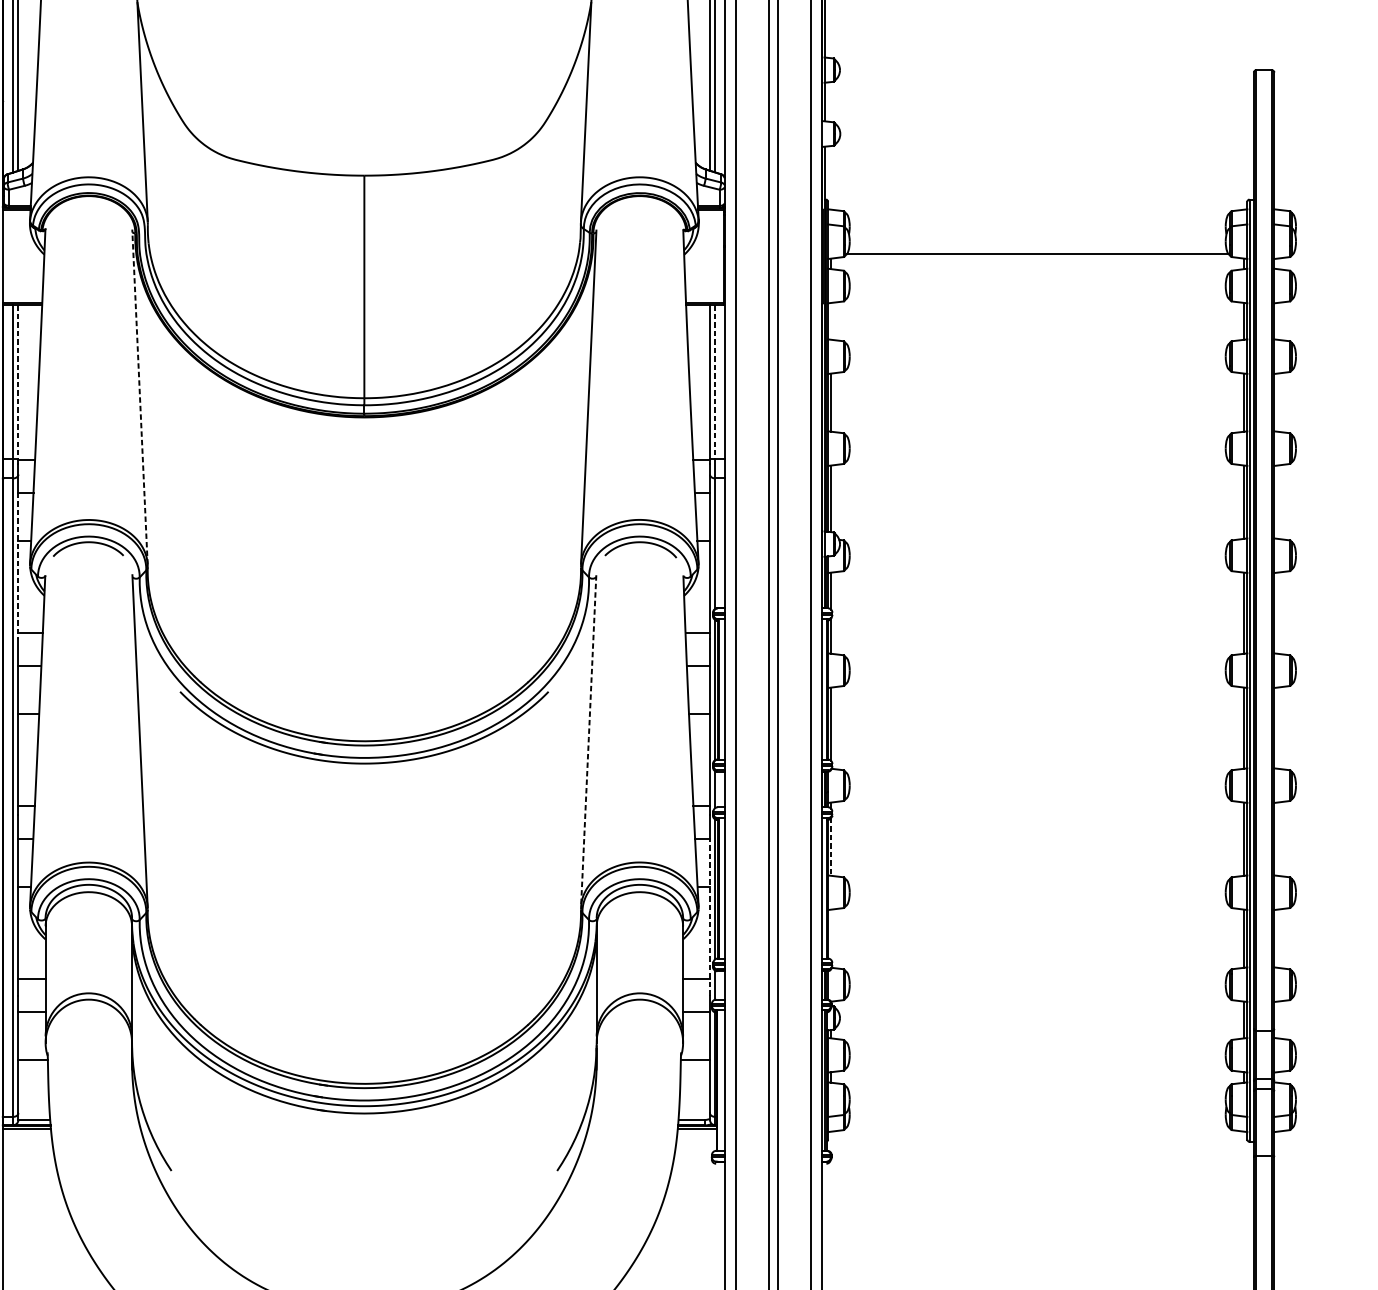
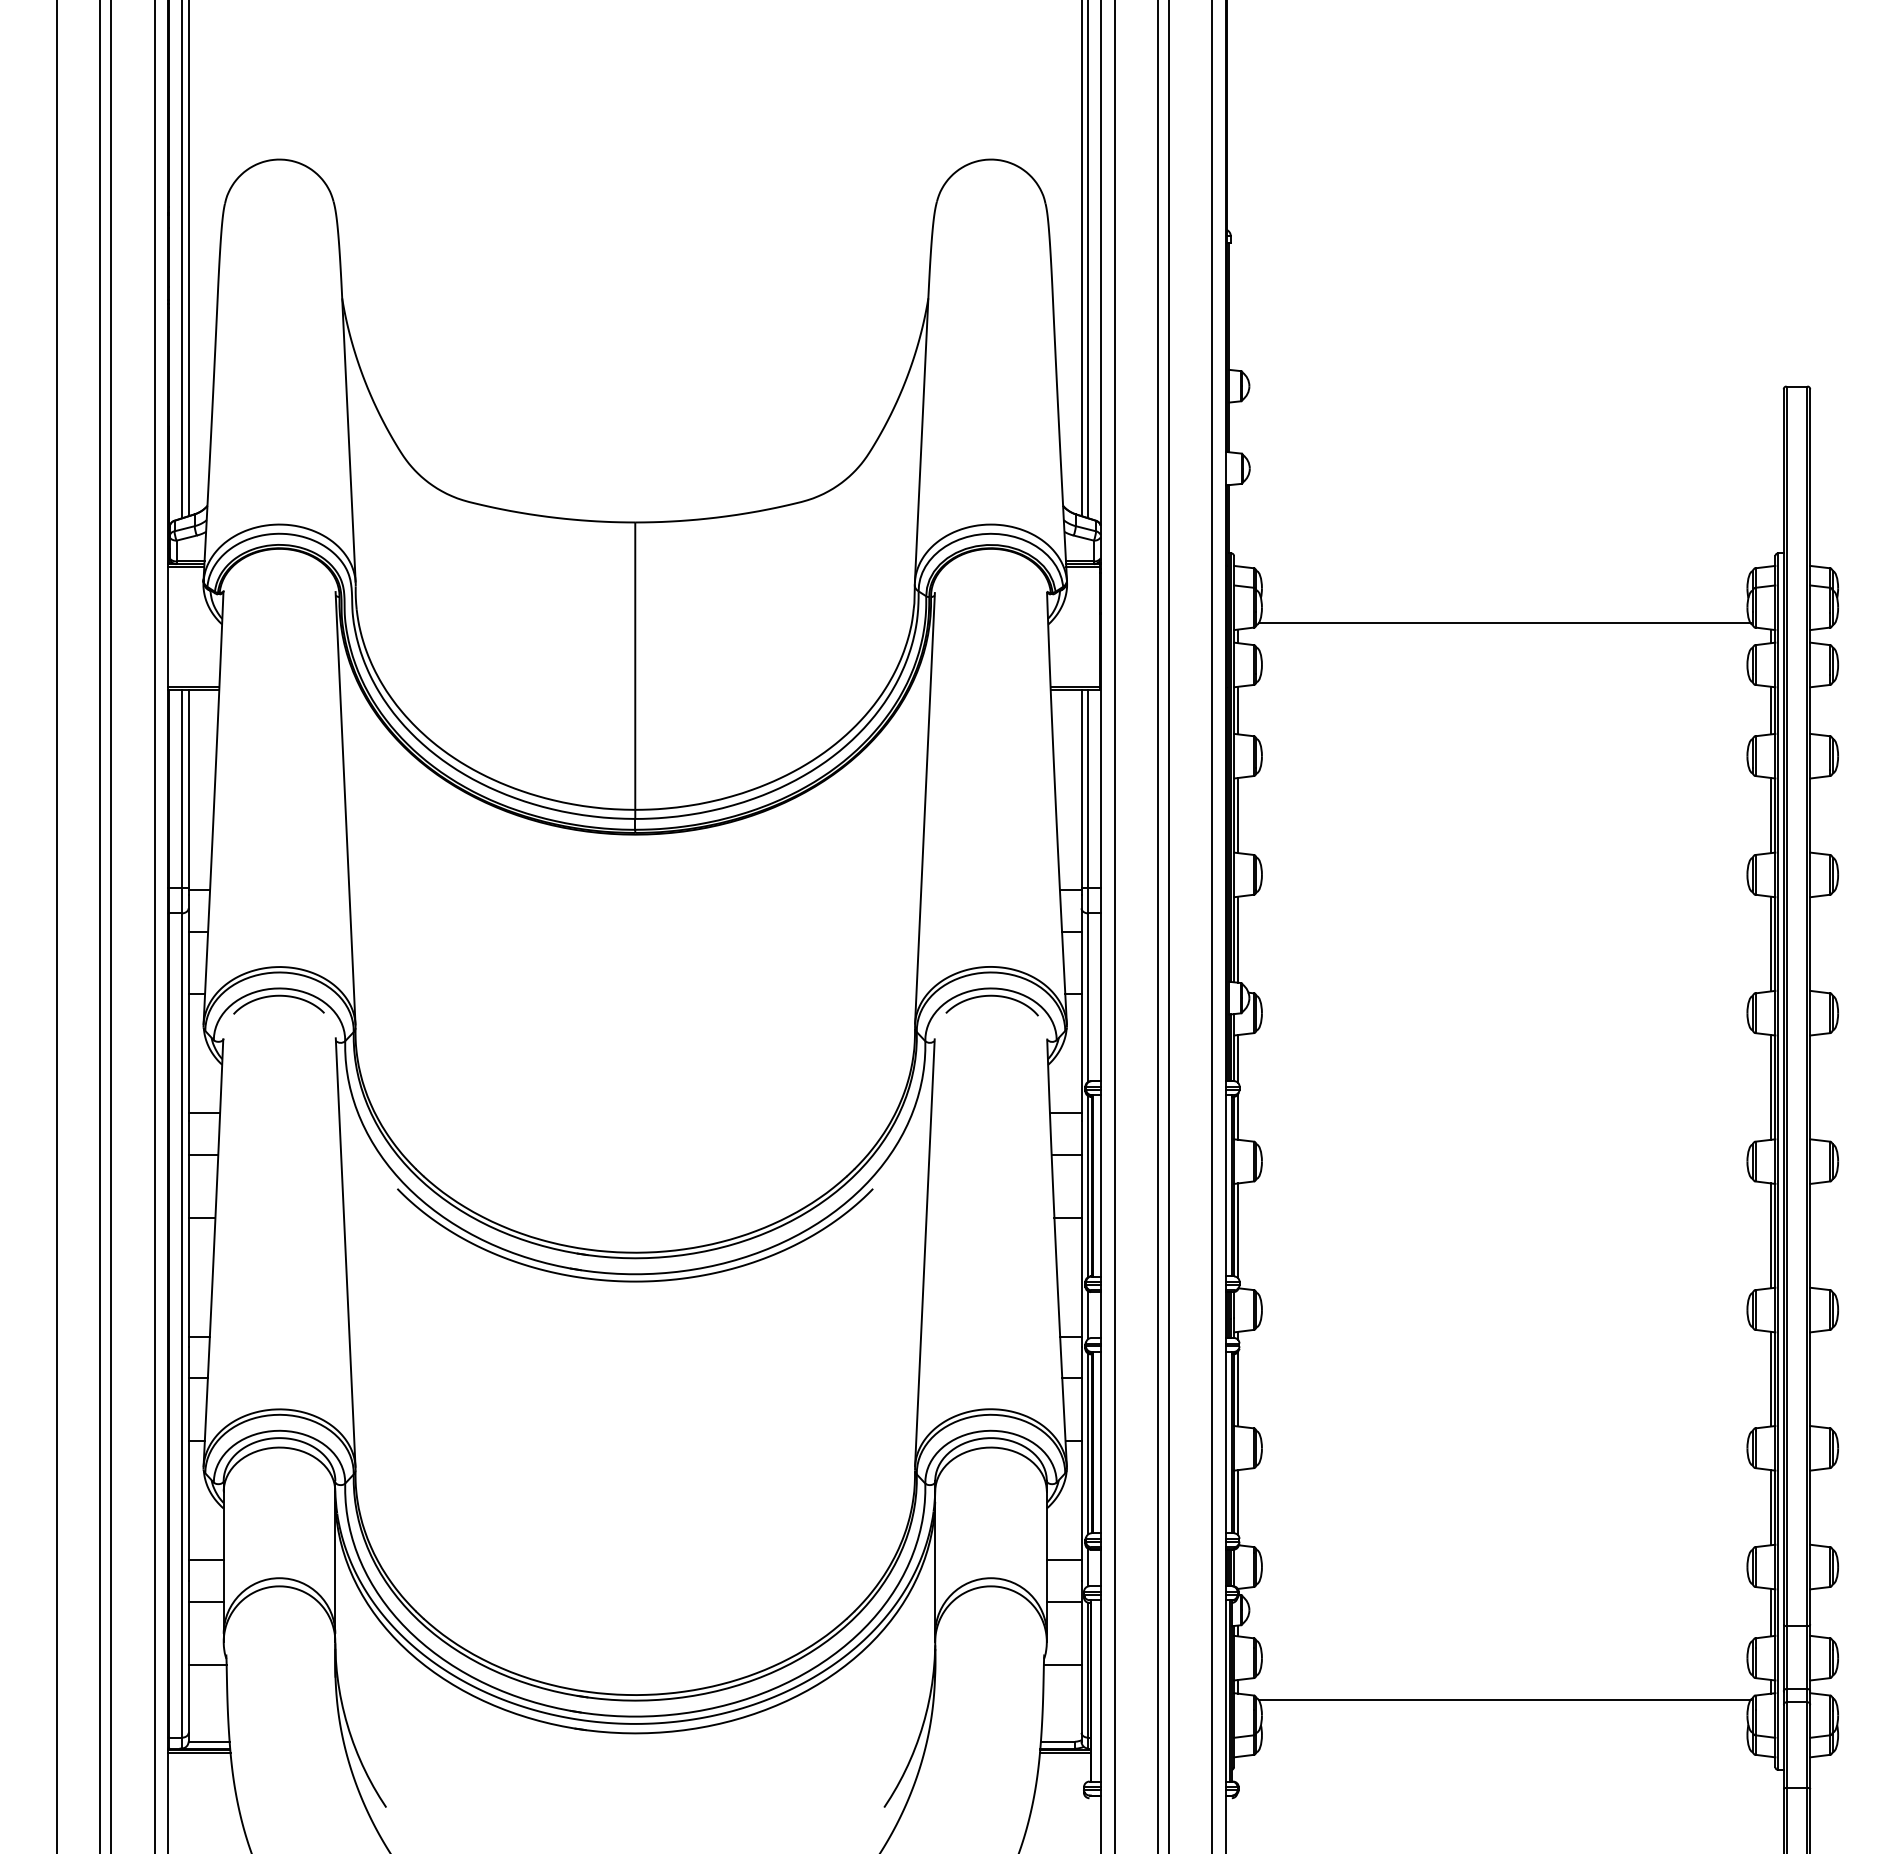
line: (831, 321) -> (1238, 710), added
line: (18, 382) -> (188, 789), dashed -> solid
line: (715, 382) -> (1088, 789), dashed -> solid
line: (139, 396) -> (345, 807), dashed -> solid
line: (18, 566) -> (188, 1026), dashed -> solid
line: (588, 741) -> (924, 1252), dashed -> solid
line: (831, 846) -> (1238, 1388), dashed -> solid
line: (709, 916) -> (1081, 1479), dashed -> solid
line: (831, 934) -> (1238, 1502), added
line: (1037, 1088) -> (1504, 1700), added

